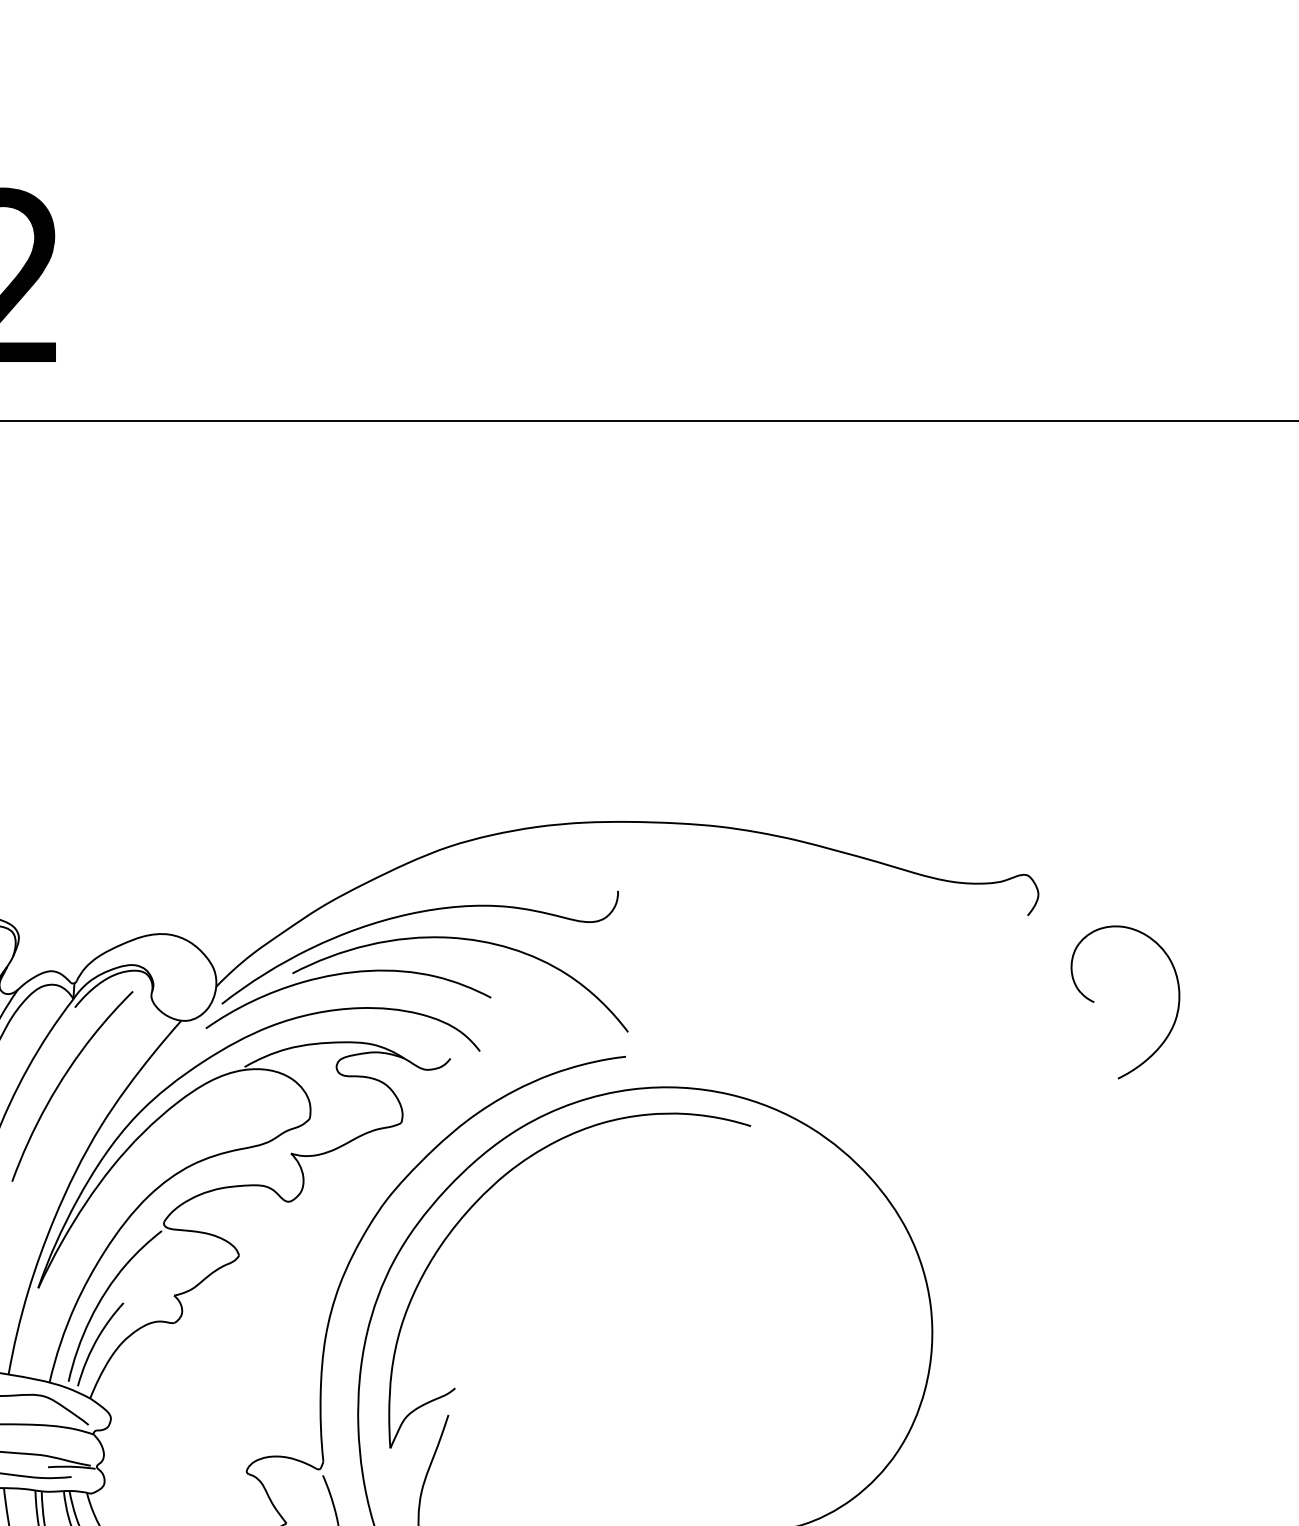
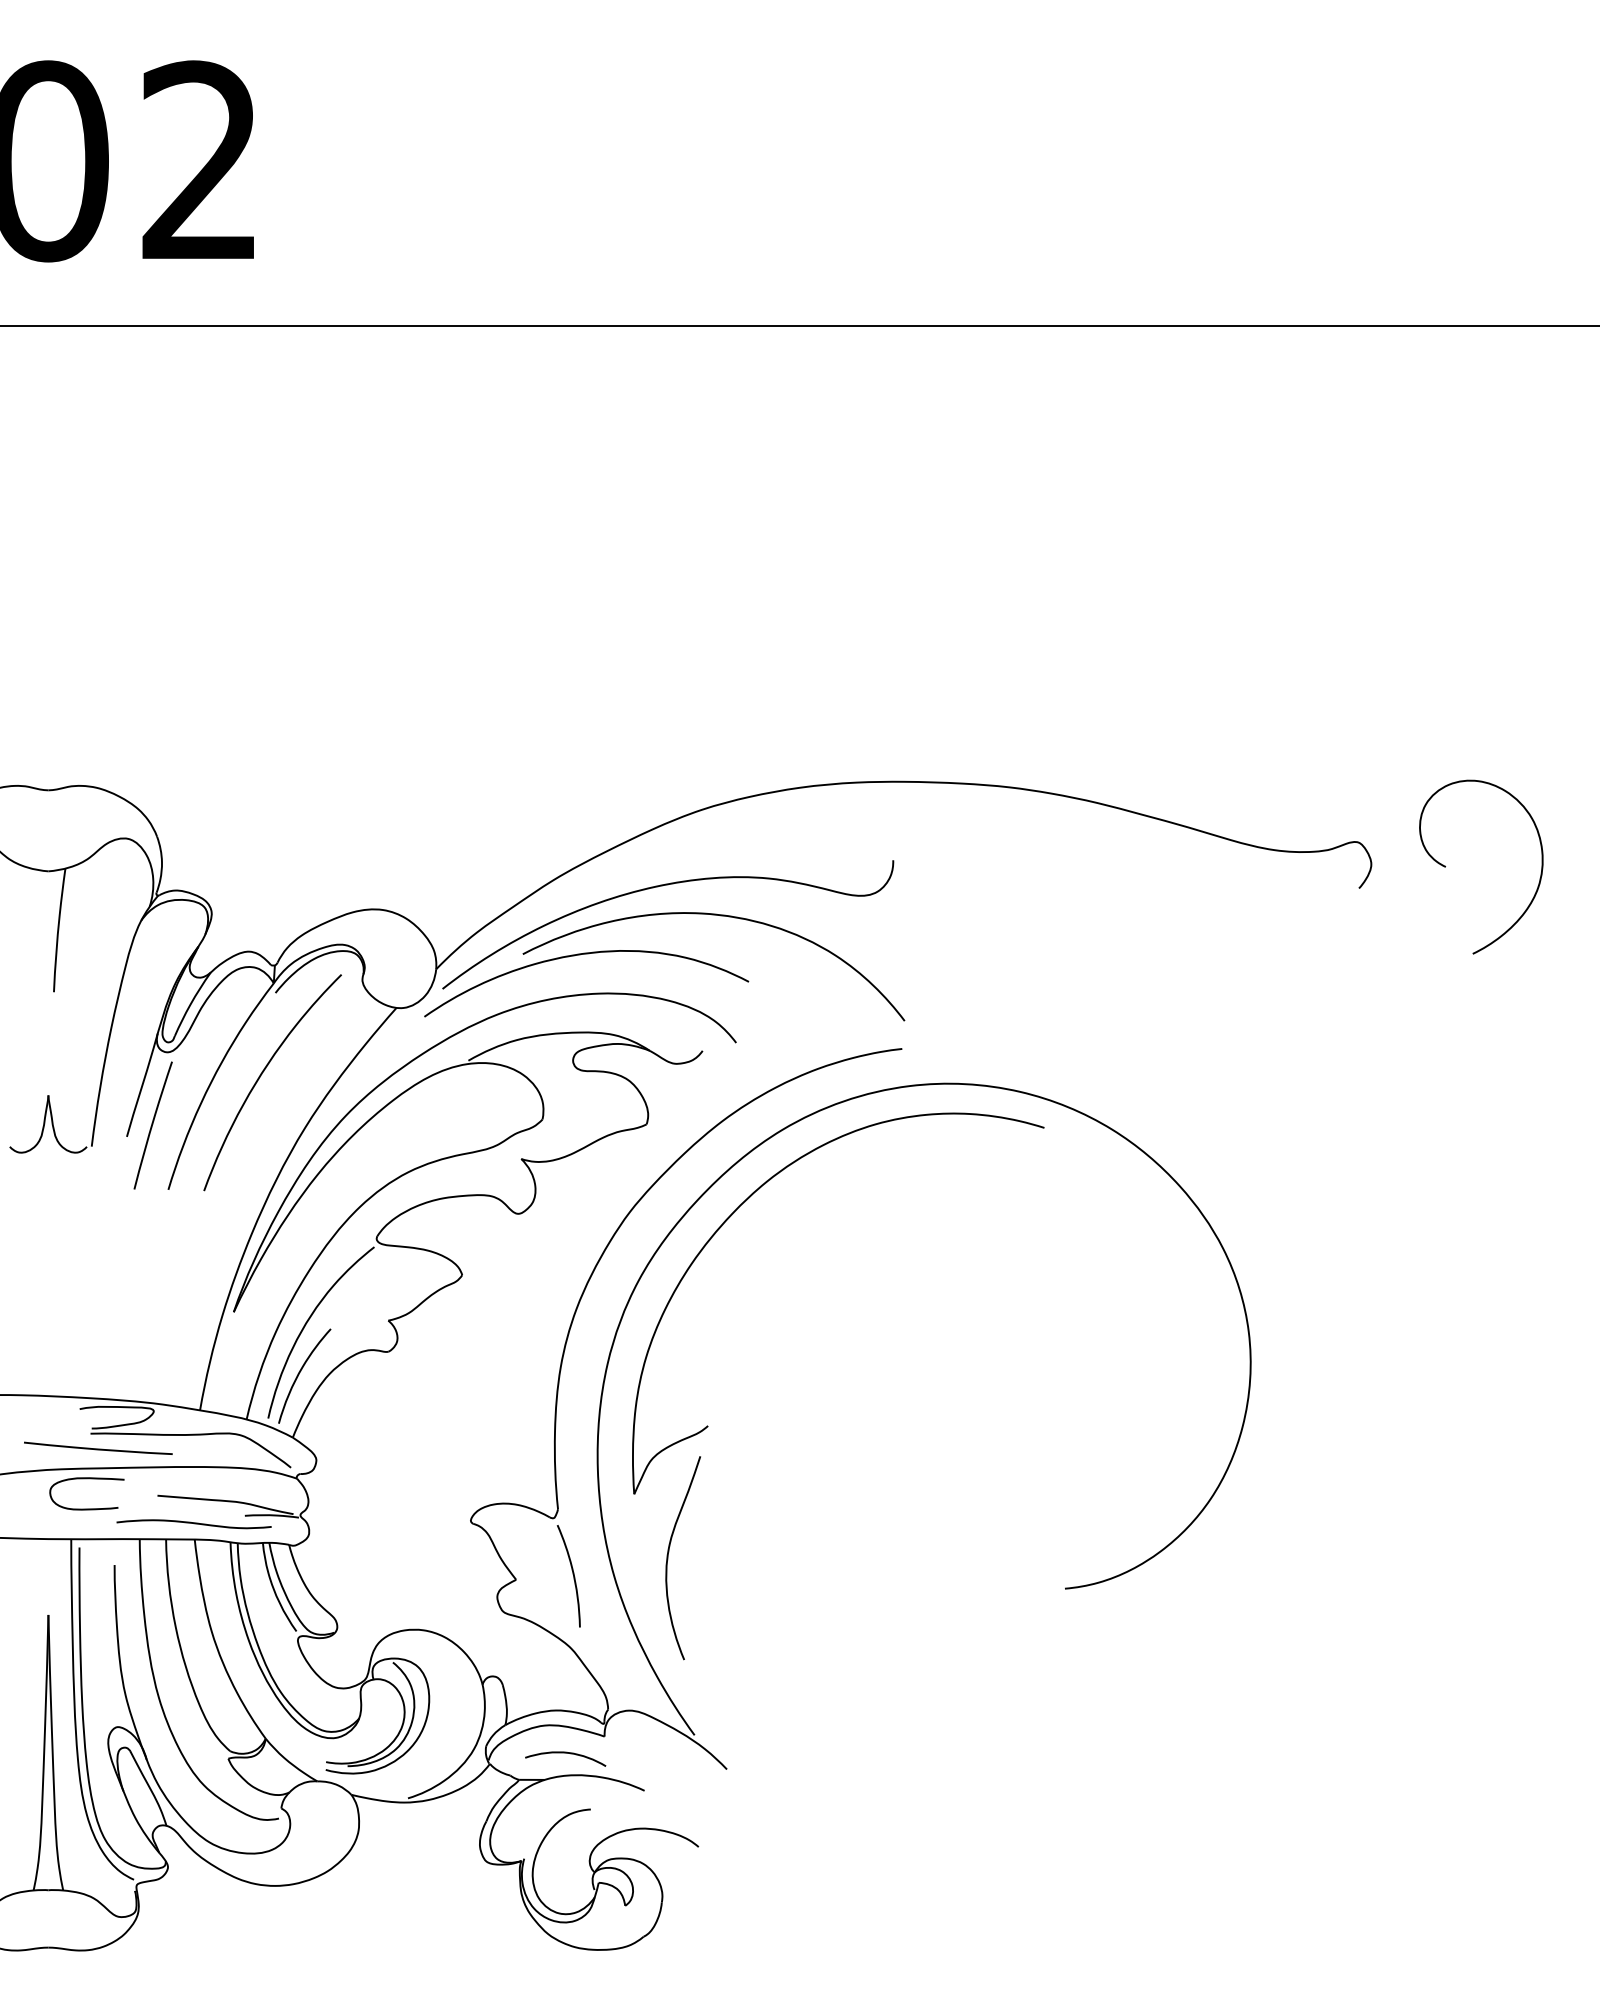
part: (1093, 1001) -> (1445, 866), moved

